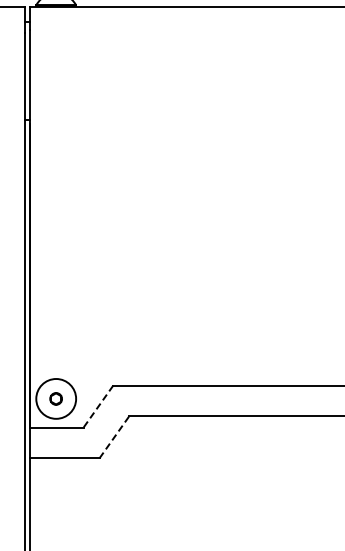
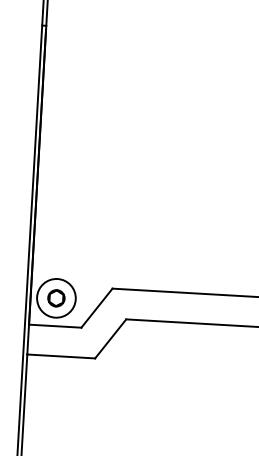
part: (55, 398) -> (55, 297), size x1.43
line: (98, 406) -> (97, 308), dashed -> solid
line: (114, 437) -> (110, 339), dashed -> solid

